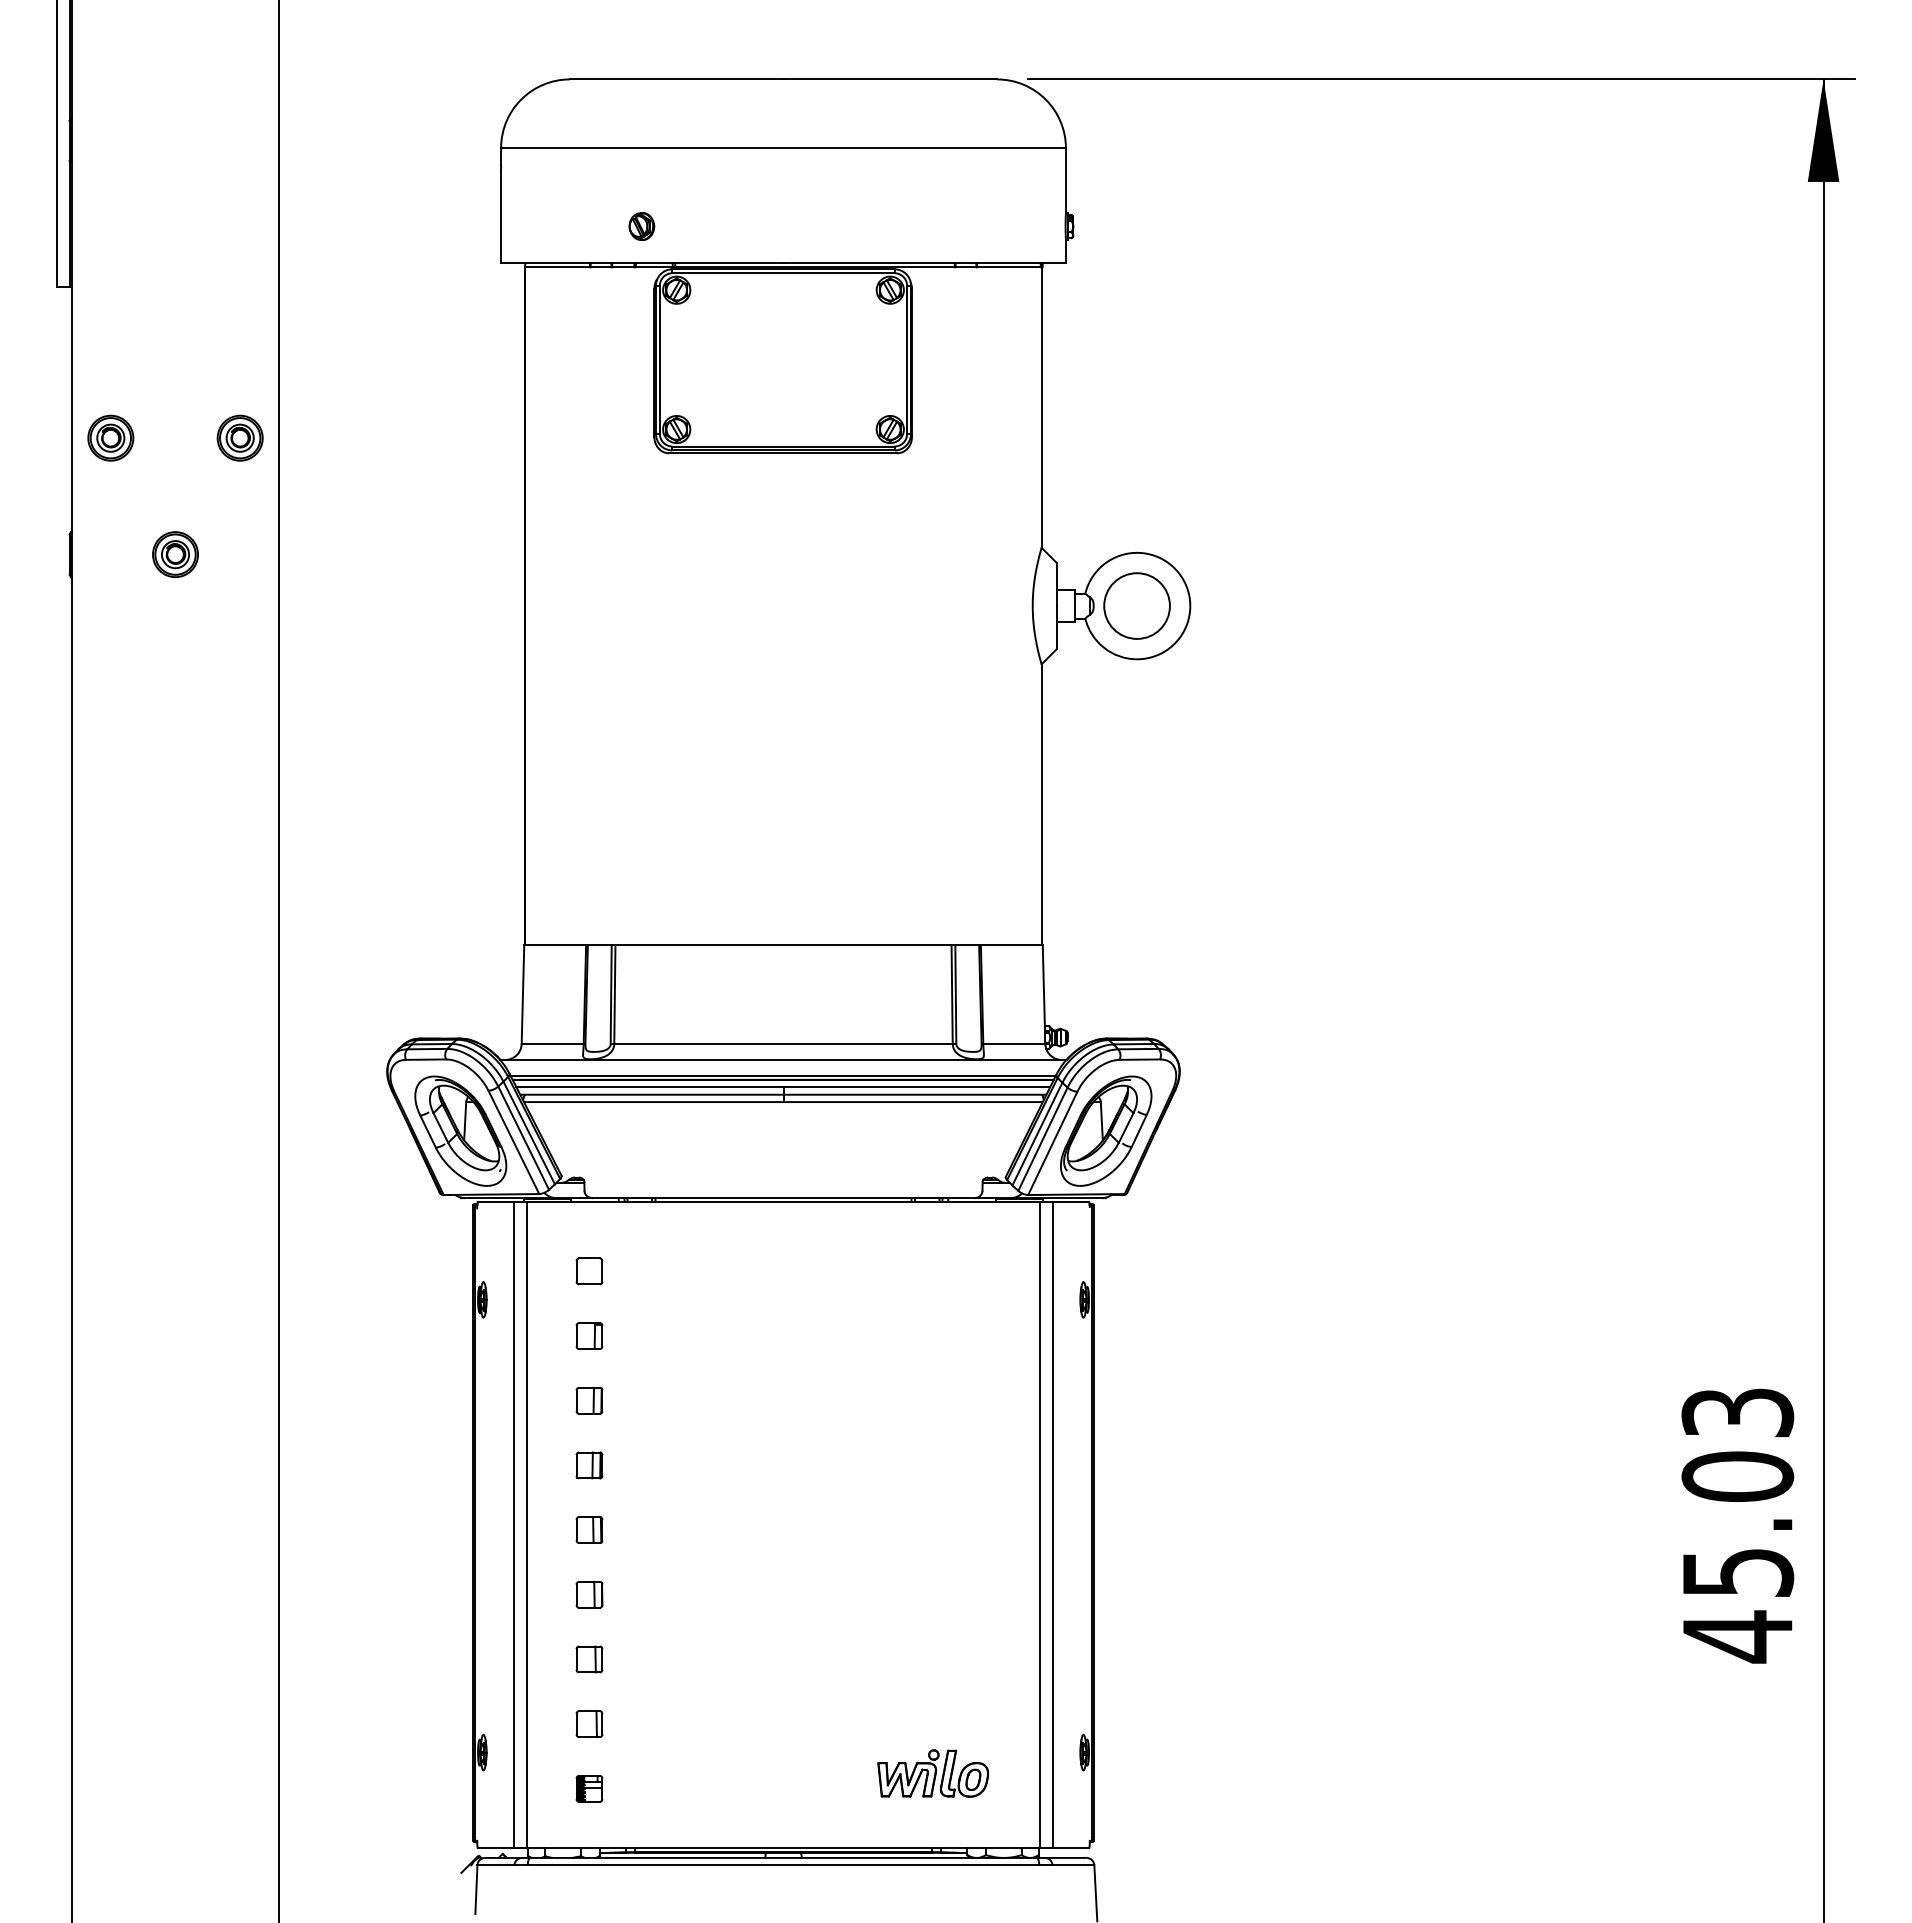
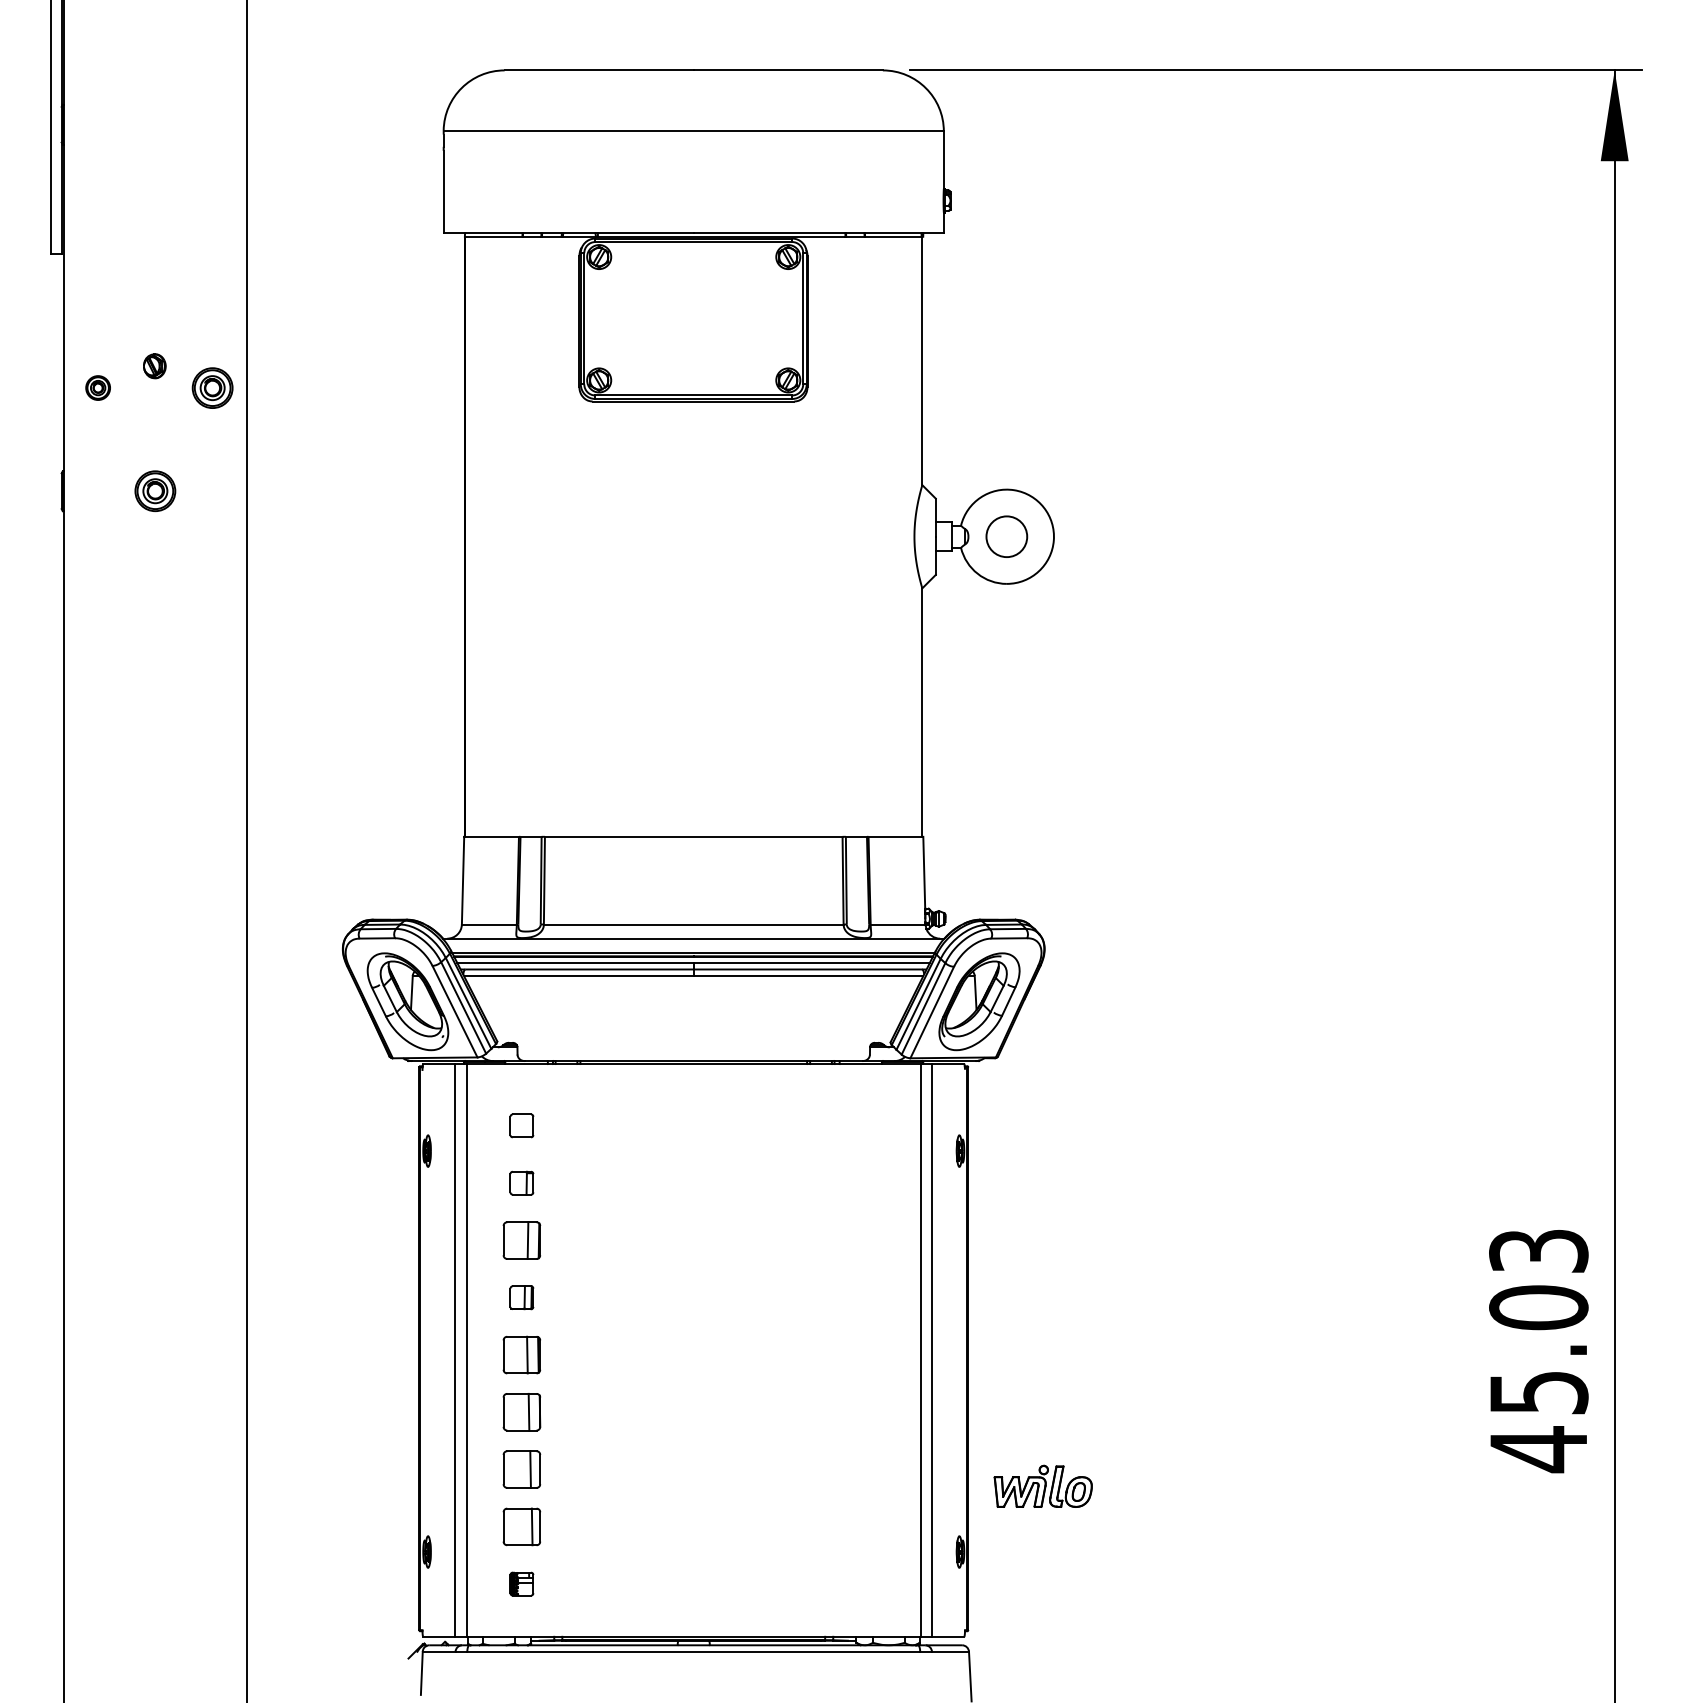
part: (641, 226) -> (154, 366), moved
part: (110, 437) -> (97, 387), size x0.6
circle: (1136, 605) -> (1006, 536), size x0.7
part: (589, 1400) -> (521, 1240), size x1.6
part: (589, 1529) -> (521, 1354), size x1.6
part: (589, 1594) -> (521, 1412), size x1.6
part: (589, 1659) -> (521, 1469), size x1.6
part: (589, 1723) -> (521, 1526), size x1.6
part: (932, 1773) -> (1042, 1486), moved

